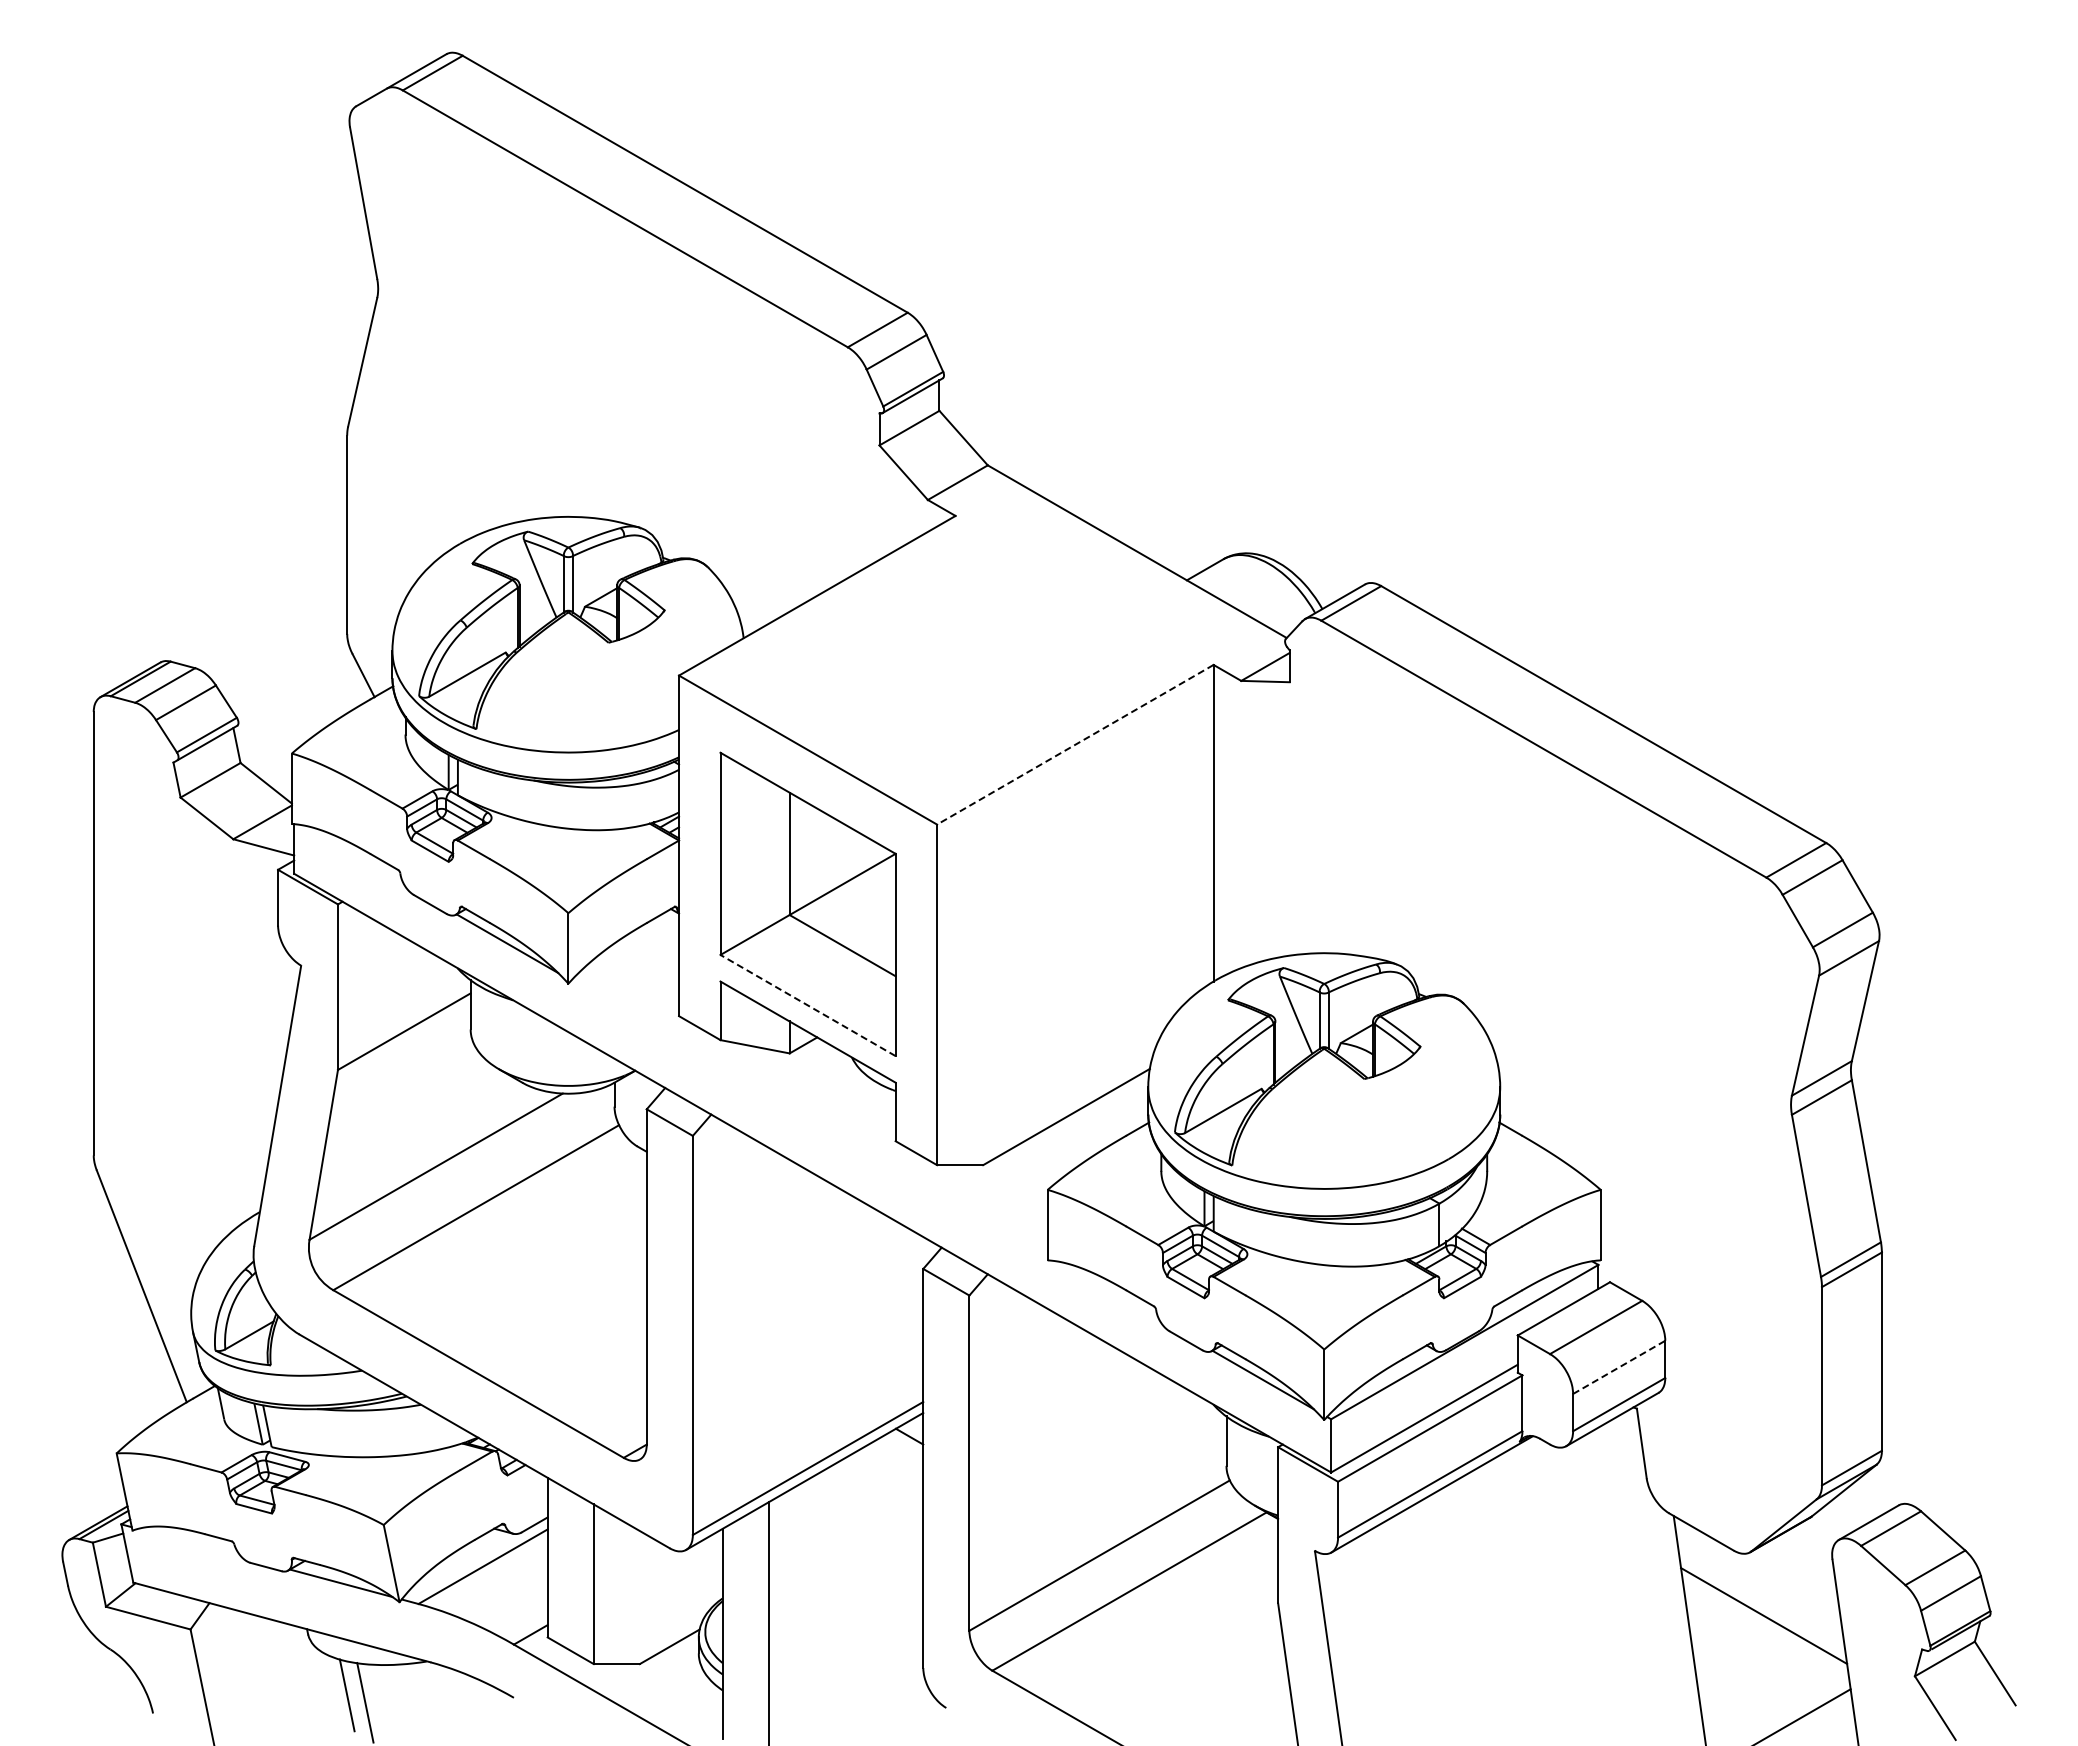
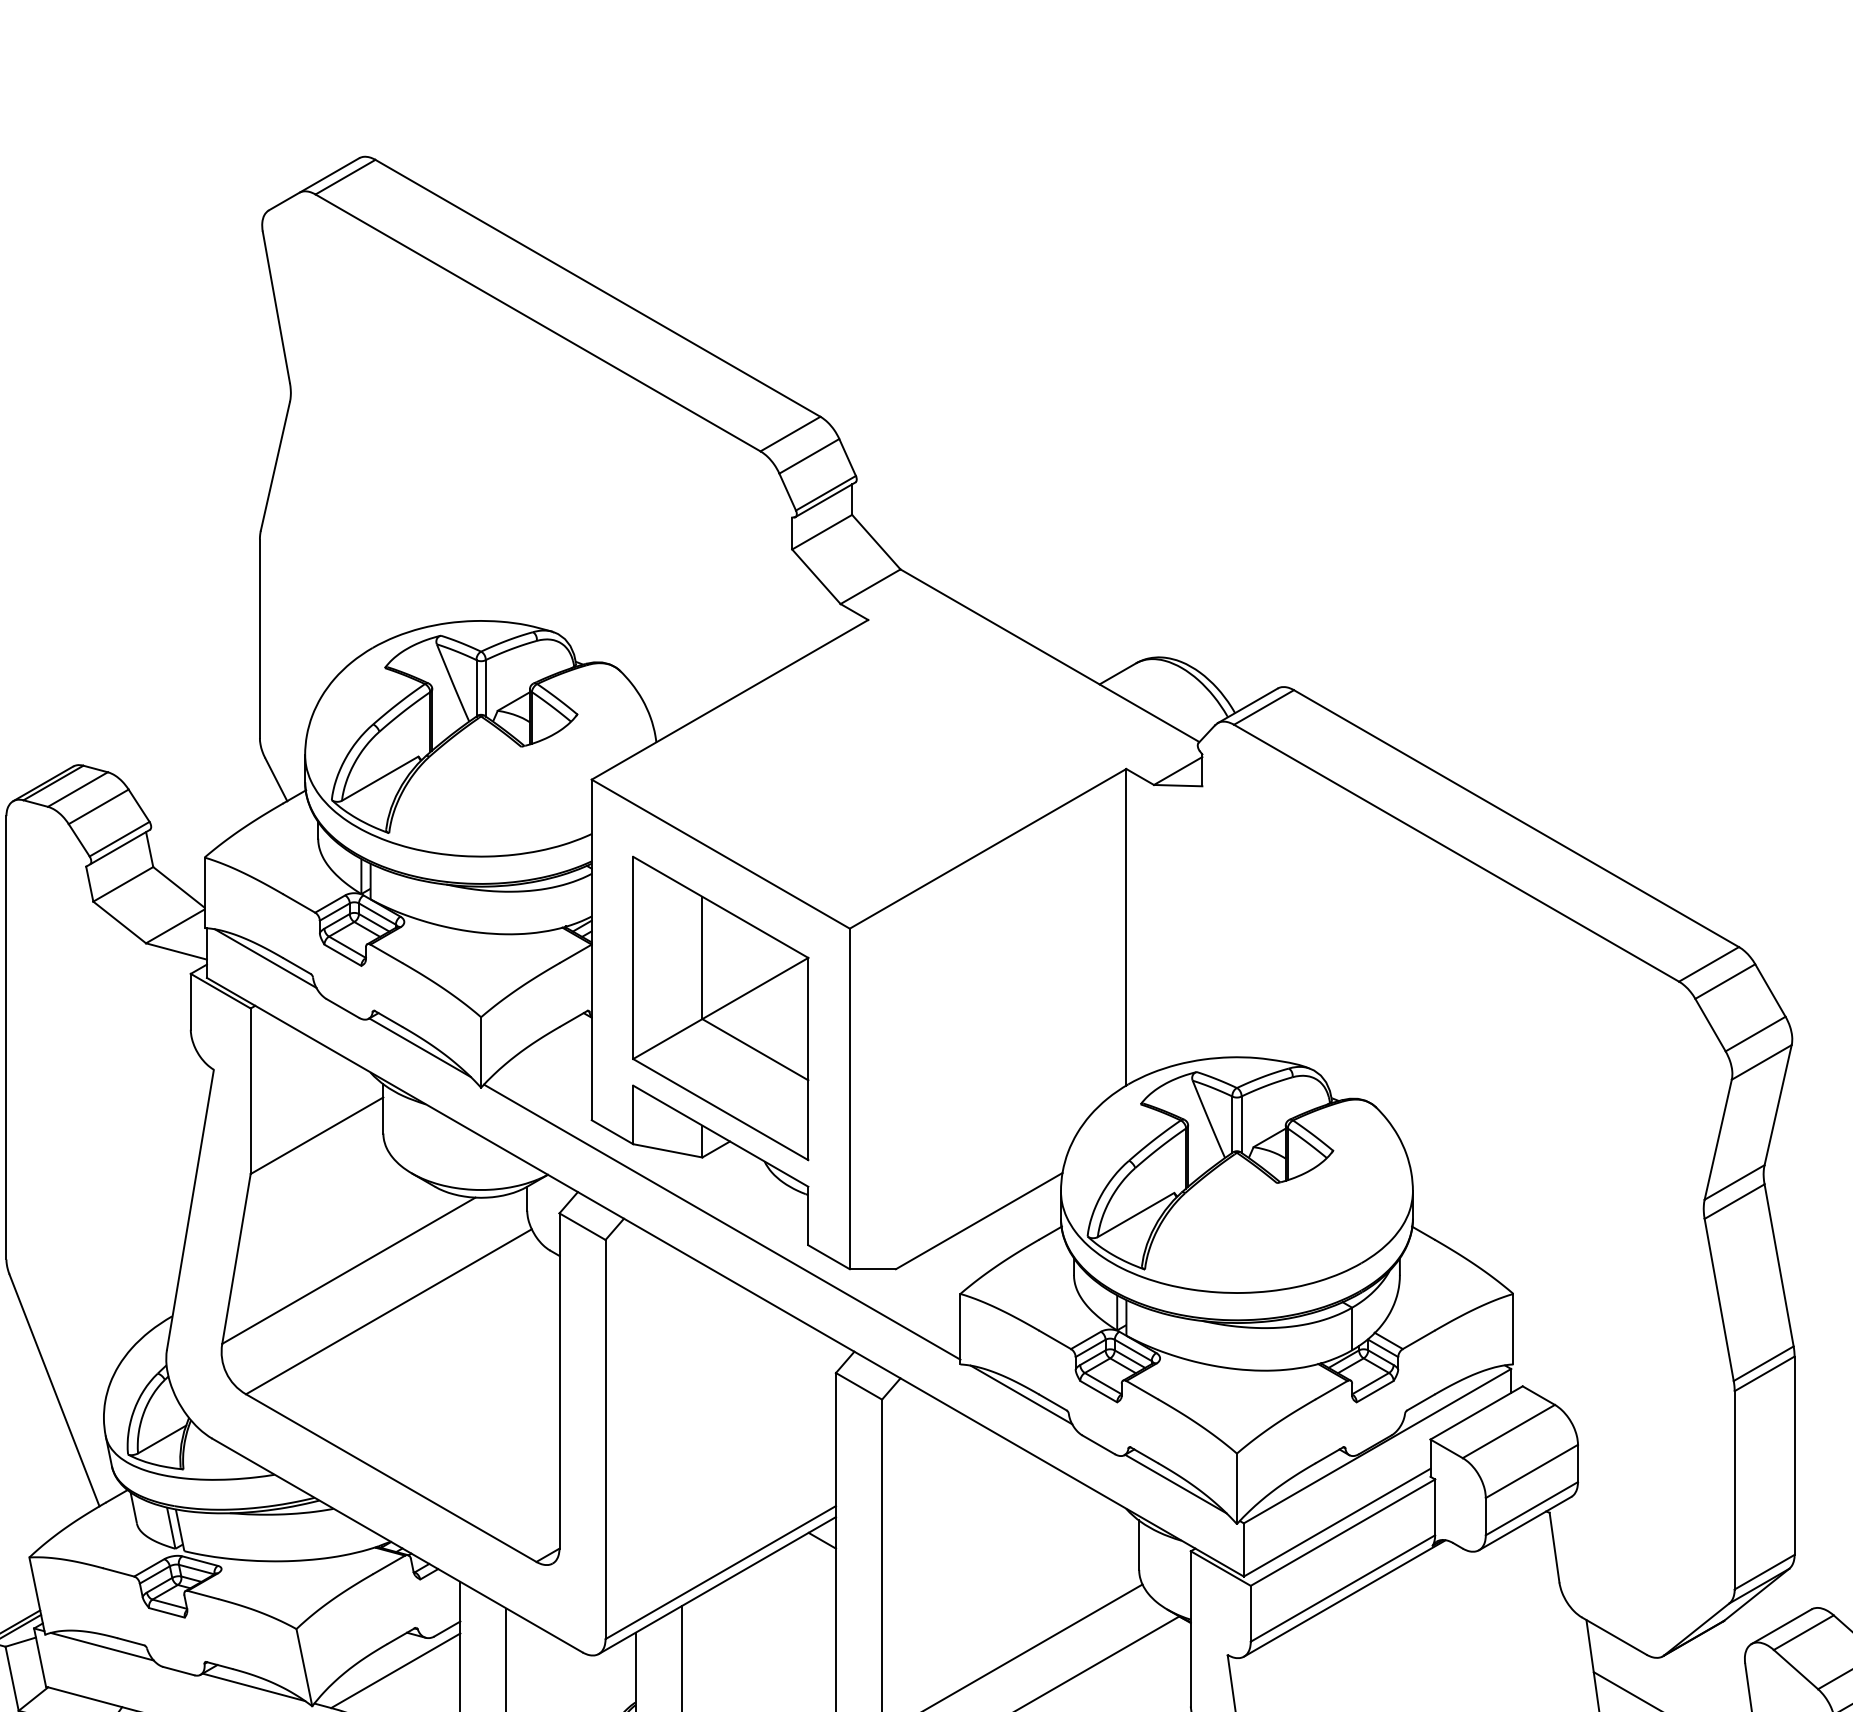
line: (1075, 744) -> (988, 848), dashed -> solid
line: (352, 854) -> (265, 958), added
line: (807, 1005) -> (720, 1109), dashed -> solid
line: (809, 1117) -> (722, 1221), added
line: (1108, 1290) -> (1021, 1394), added
line: (1619, 1367) -> (1532, 1471), dashed -> solid
line: (189, 1542) -> (102, 1646), added

